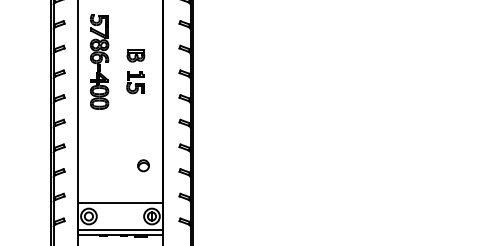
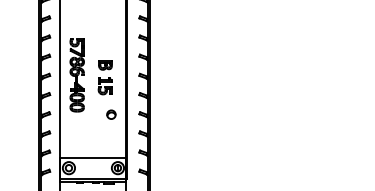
part: (98, 62) -> (76, 75), moved
part: (134, 71) -> (104, 77), moved
part: (143, 165) -> (111, 114), moved

